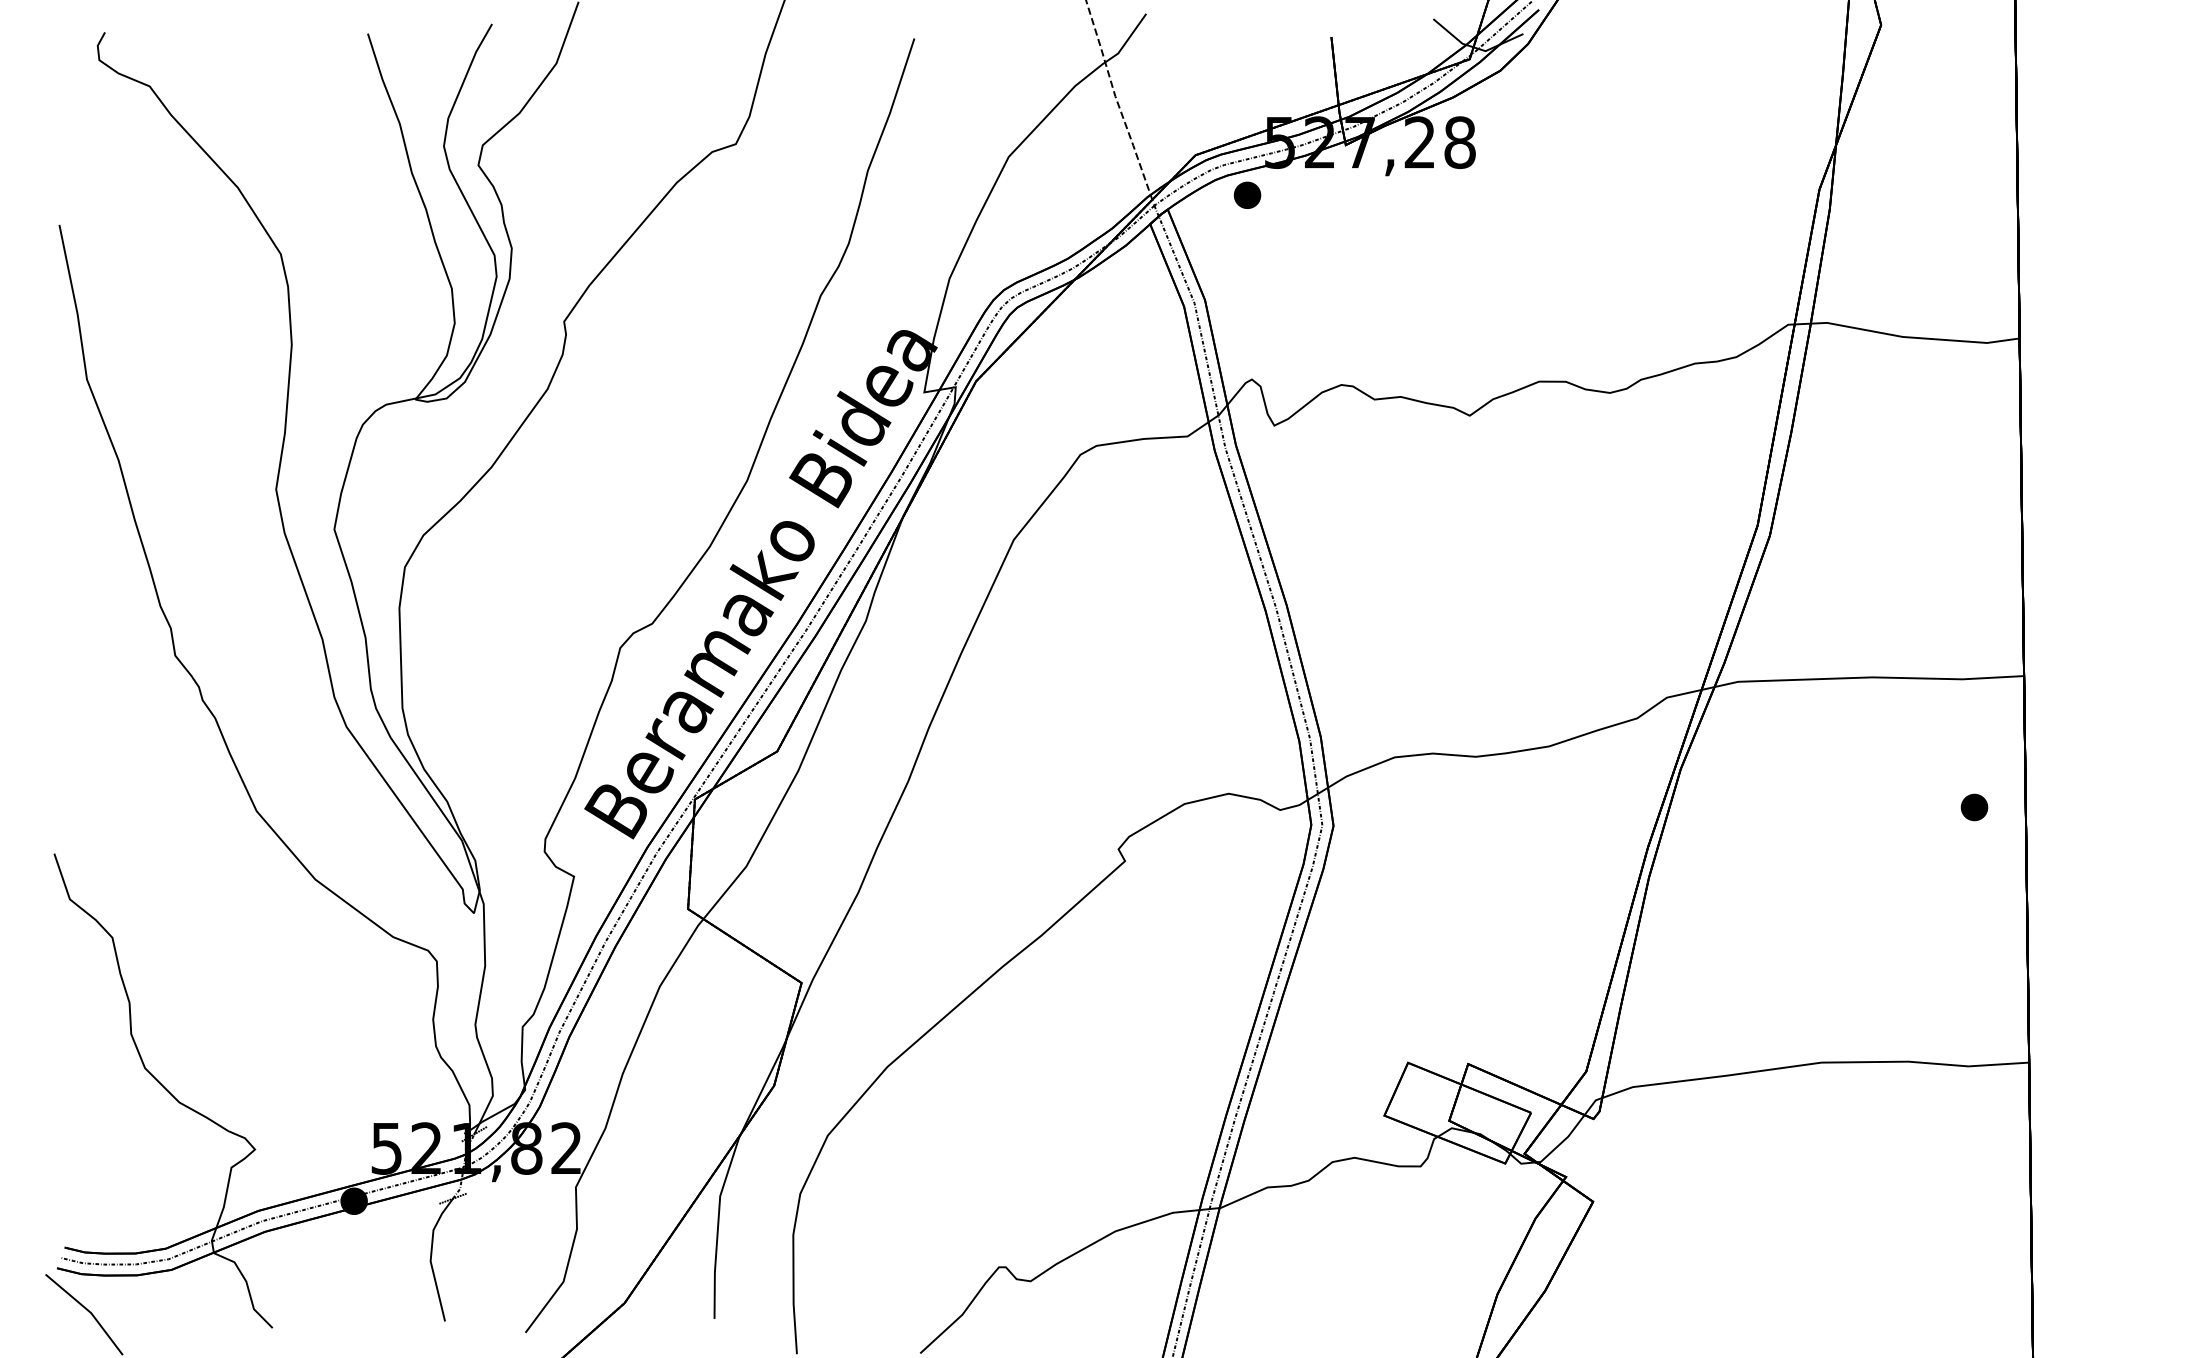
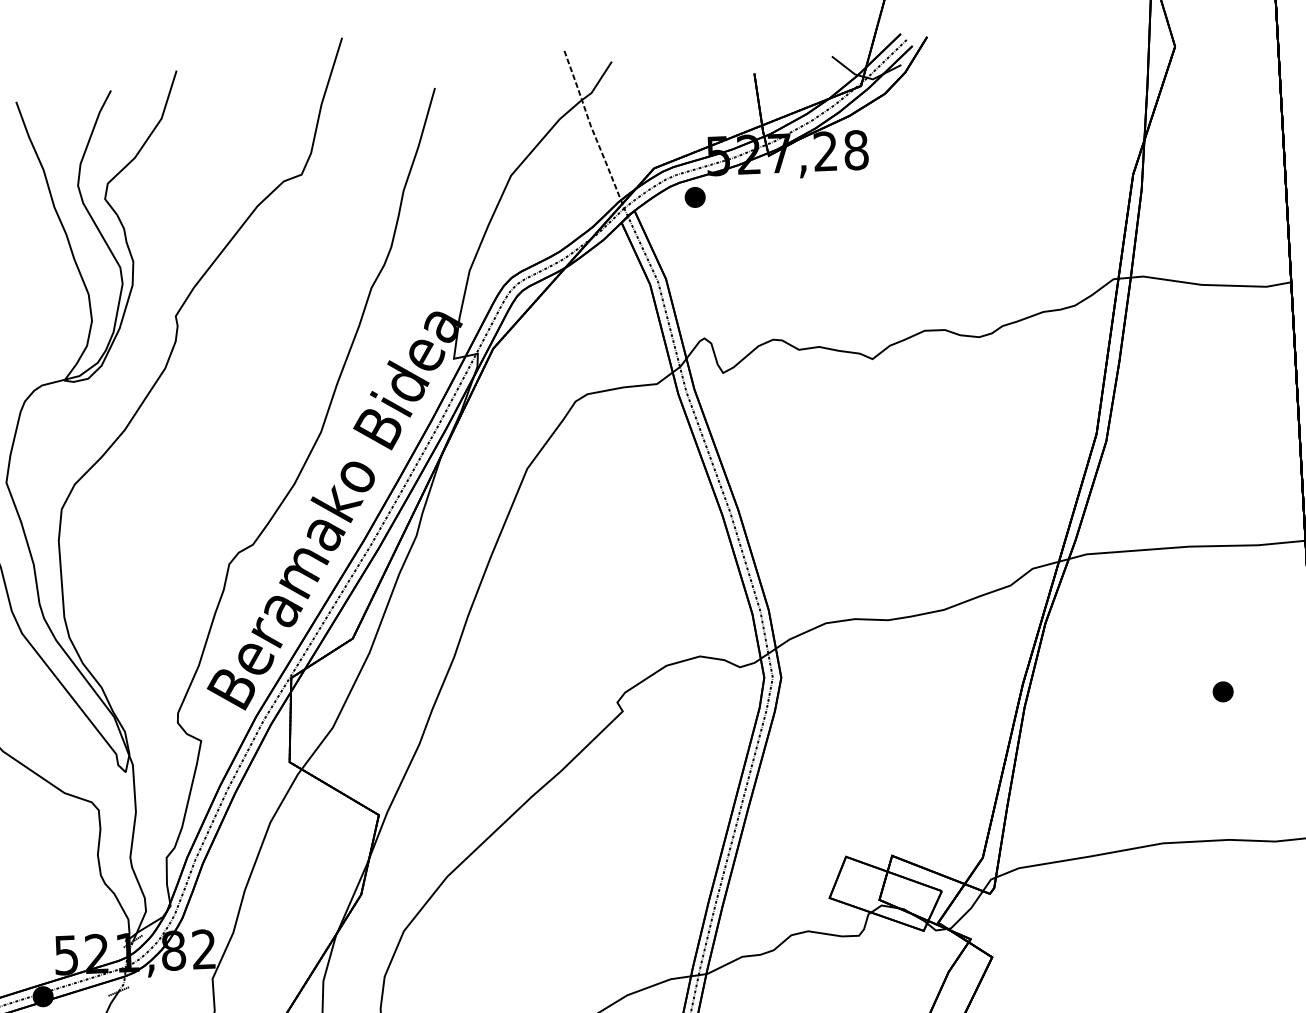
part: (1974, 807) -> (1223, 691), moved

